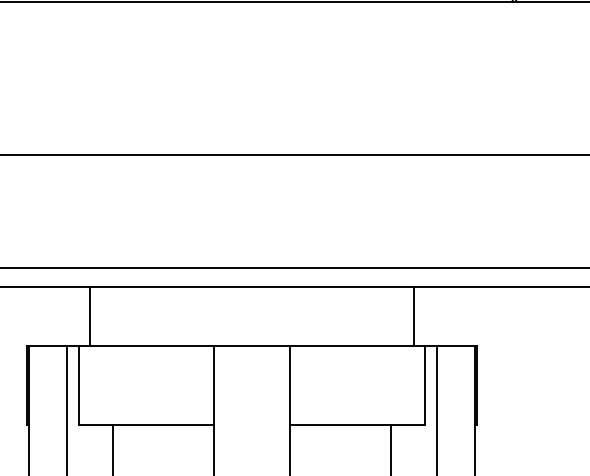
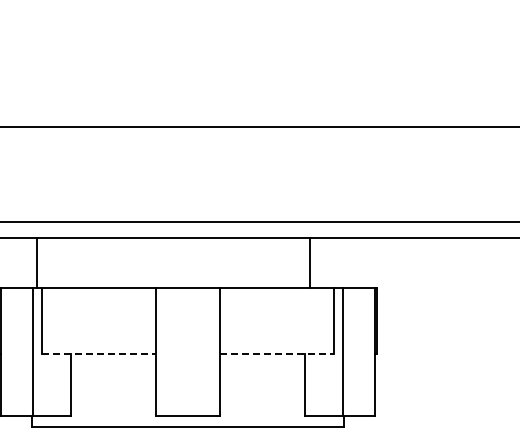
line: (89, 316) -> (36, 262), moved
line: (414, 316) -> (310, 262), moved
line: (146, 425) -> (99, 354), solid -> dashed
line: (357, 425) -> (276, 354), solid -> dashed

